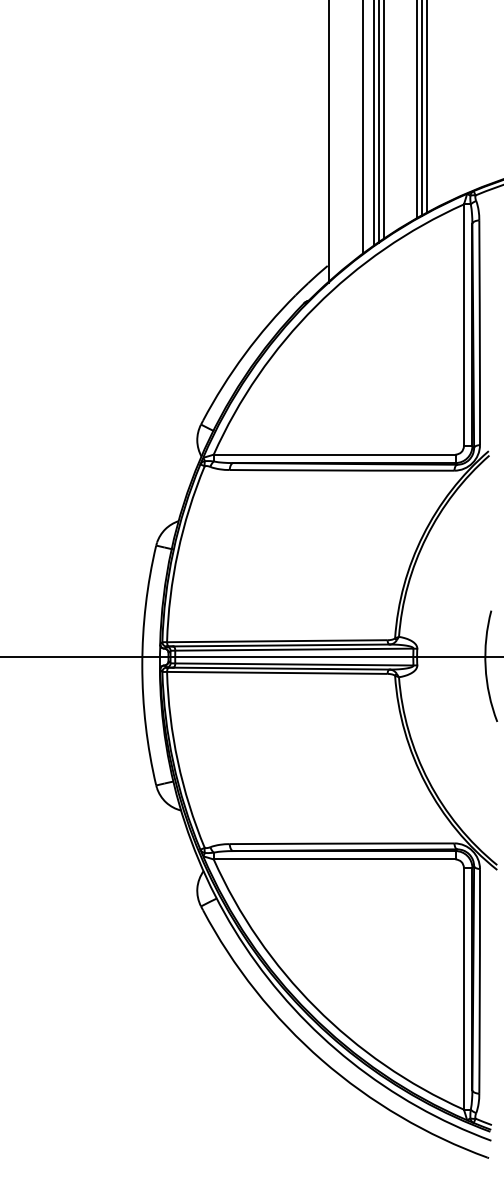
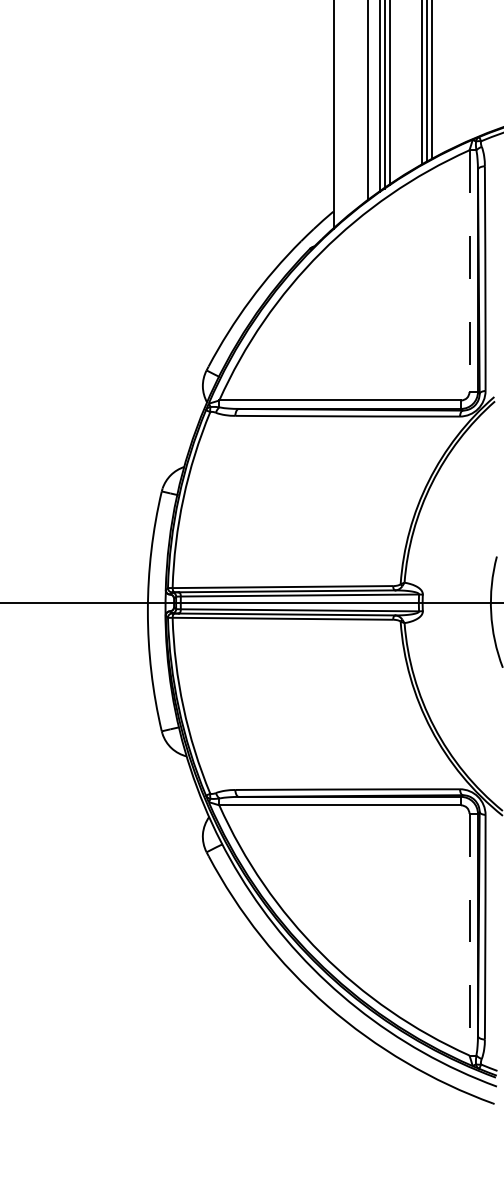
line: (463, 325) -> (469, 271), solid -> dashed
line: (463, 988) -> (469, 934), solid -> dashed

